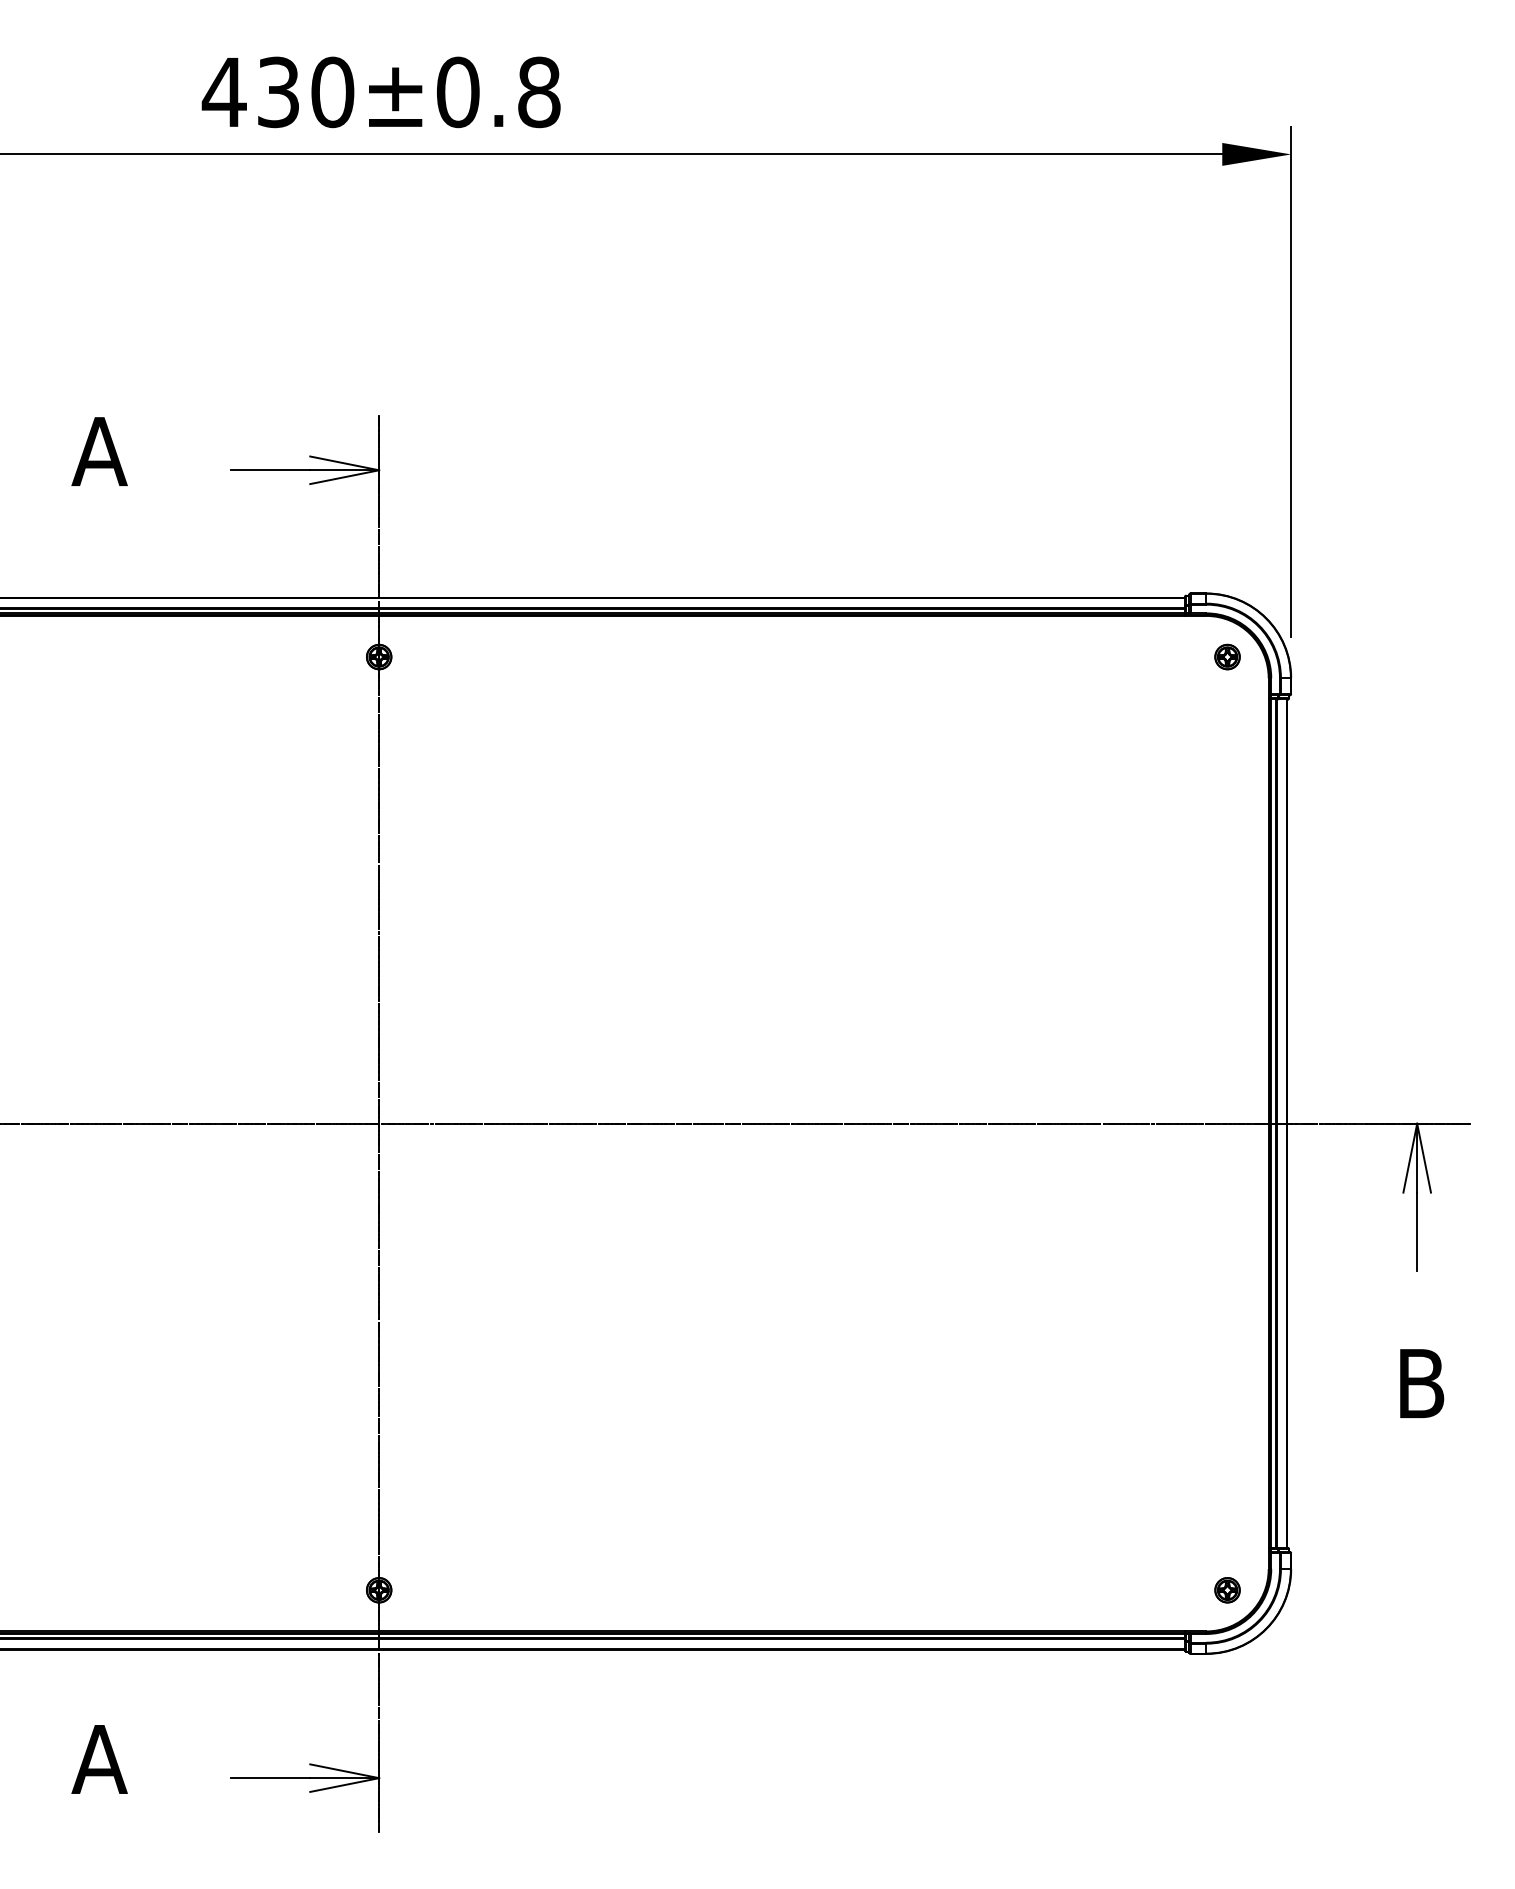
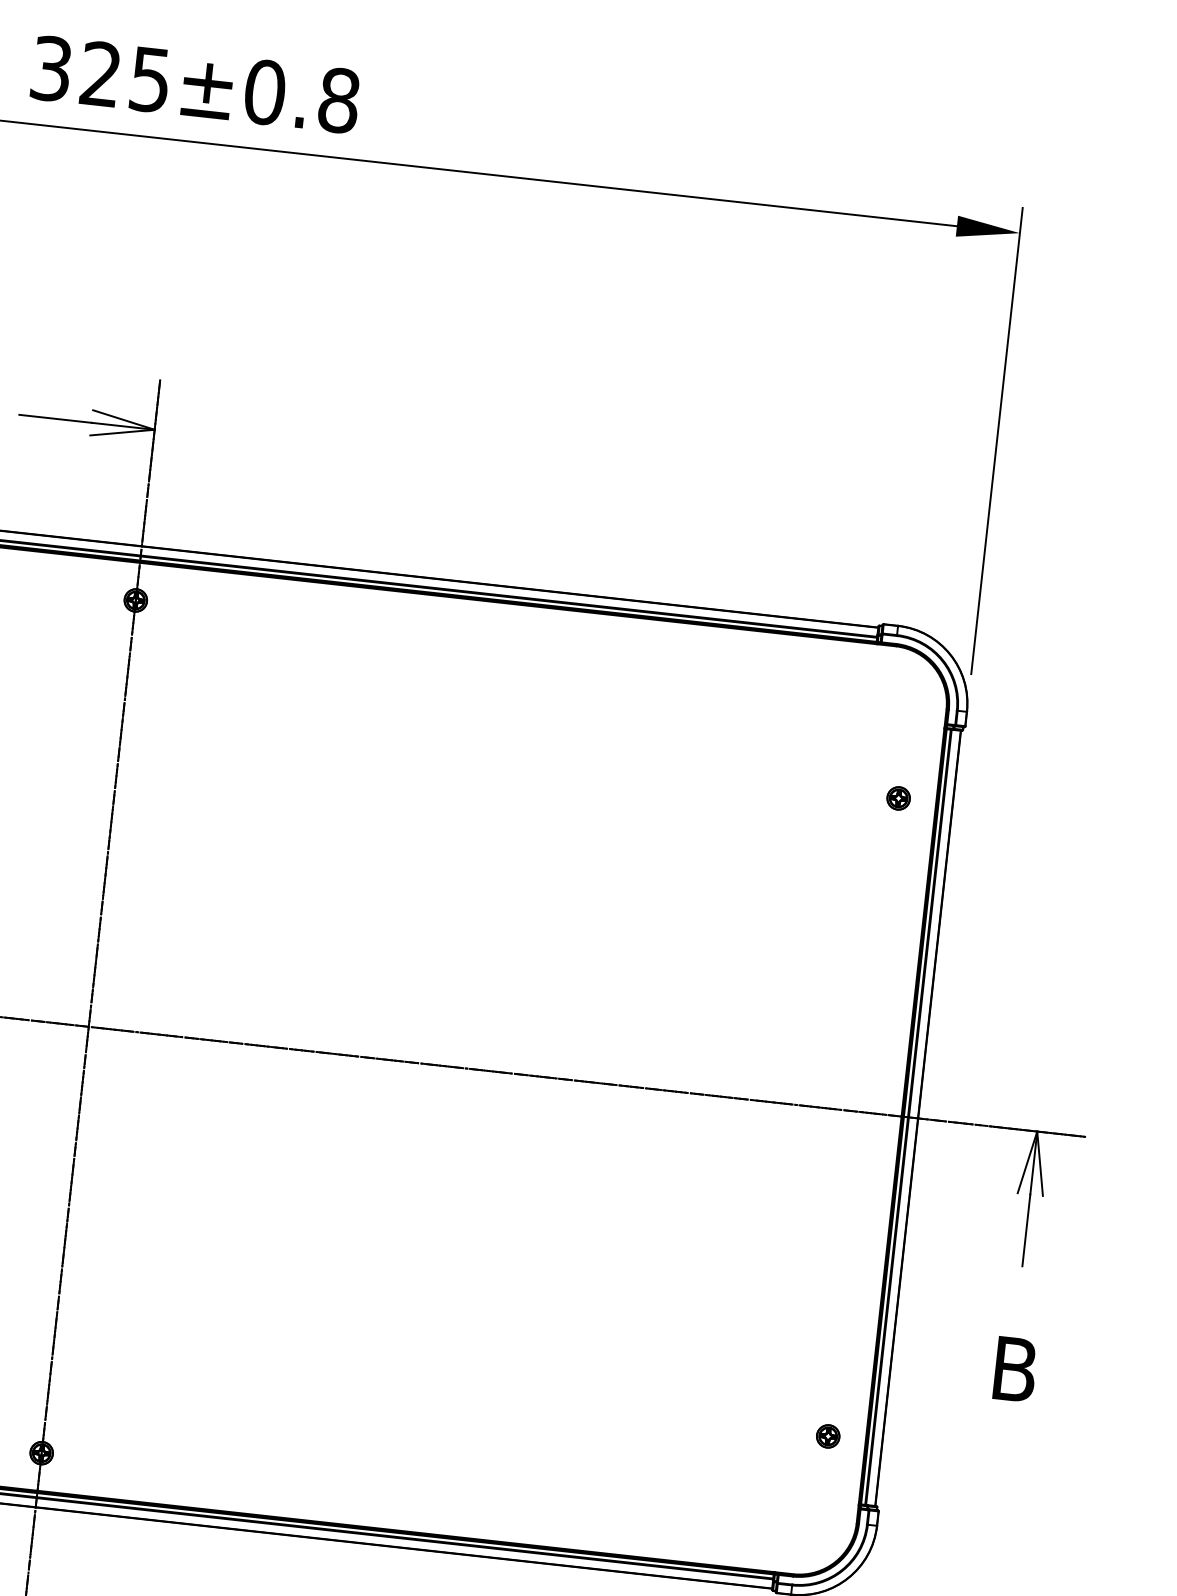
text: (277, 92) -> (99, 74), 430±0.8 -> 325±0.8
part: (1227, 656) -> (898, 797), moved
part: (1227, 1590) -> (828, 1436), moved

